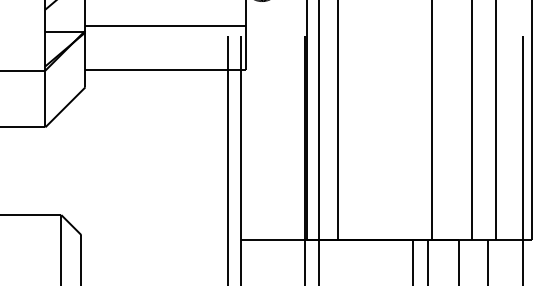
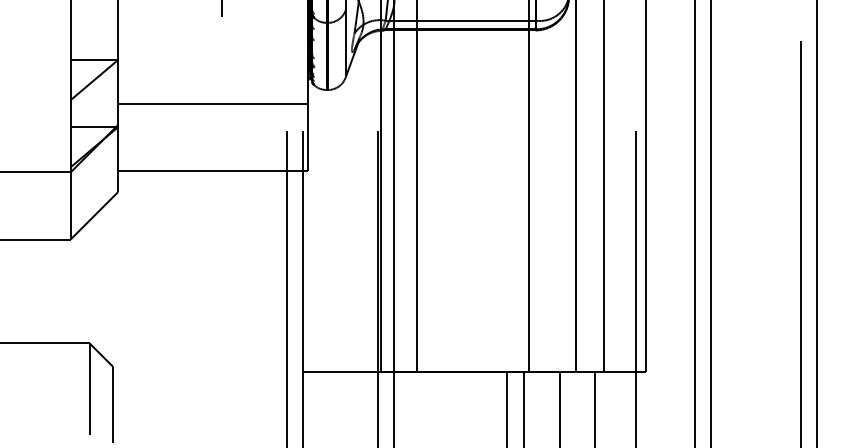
line: (165, 26) -> (212, 104), moved

